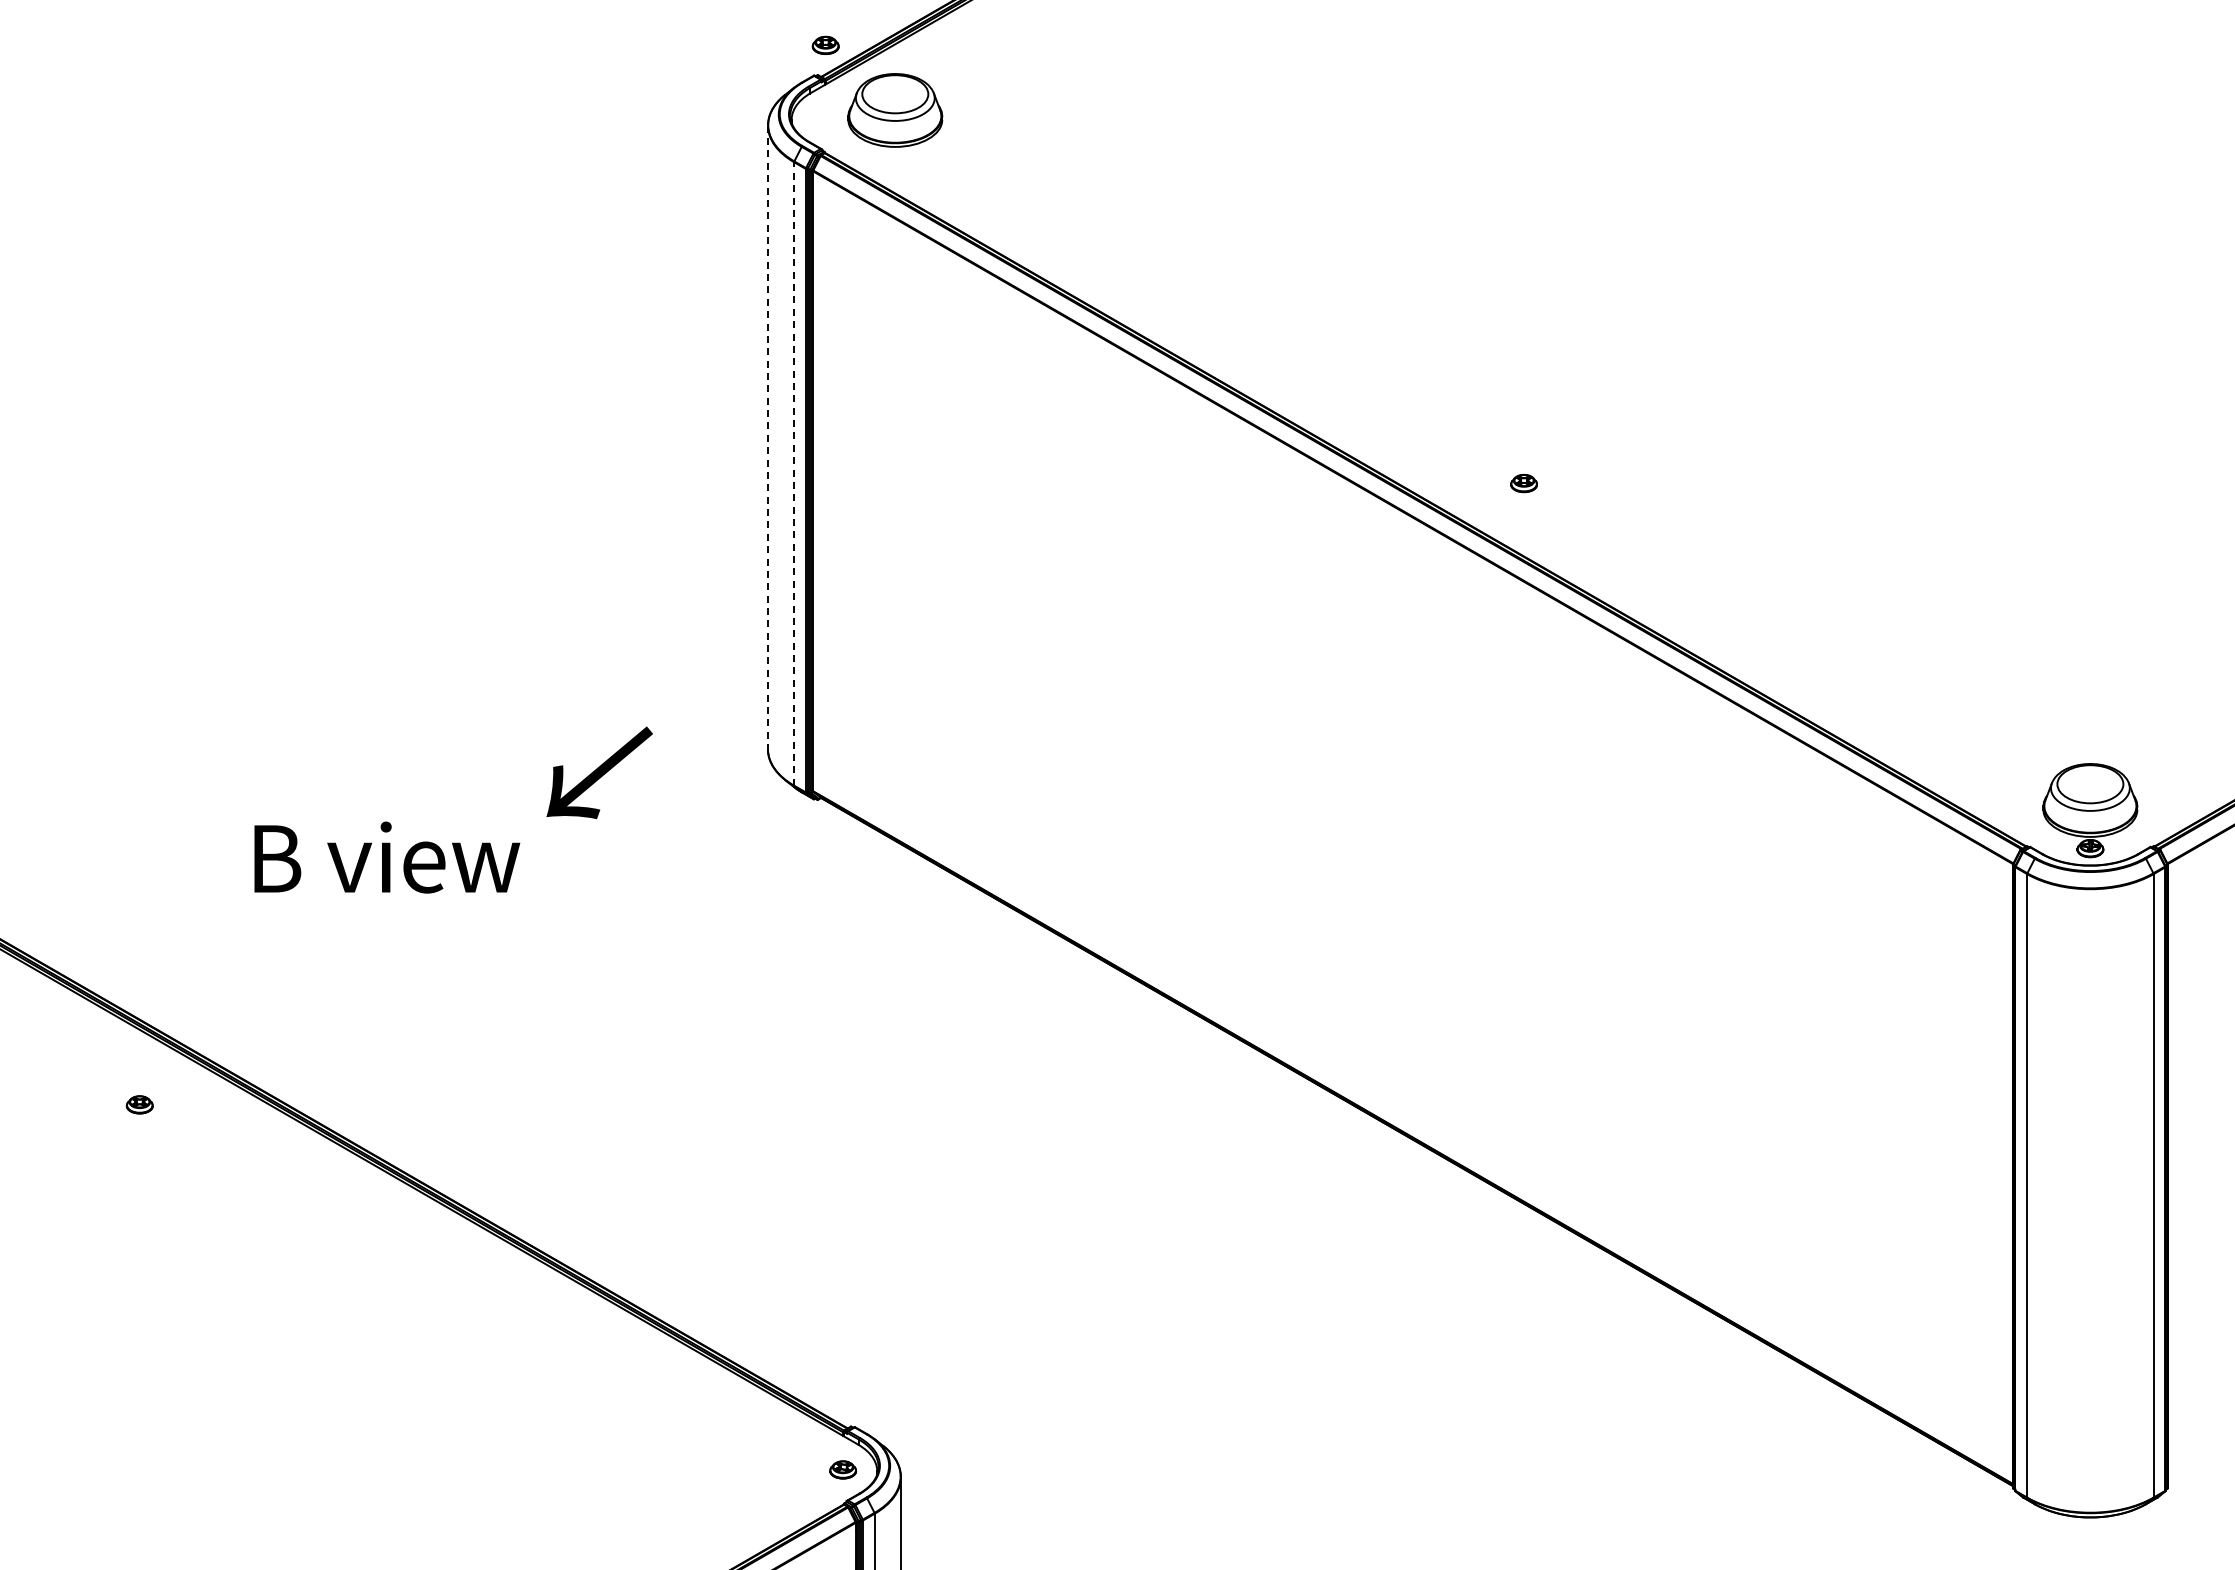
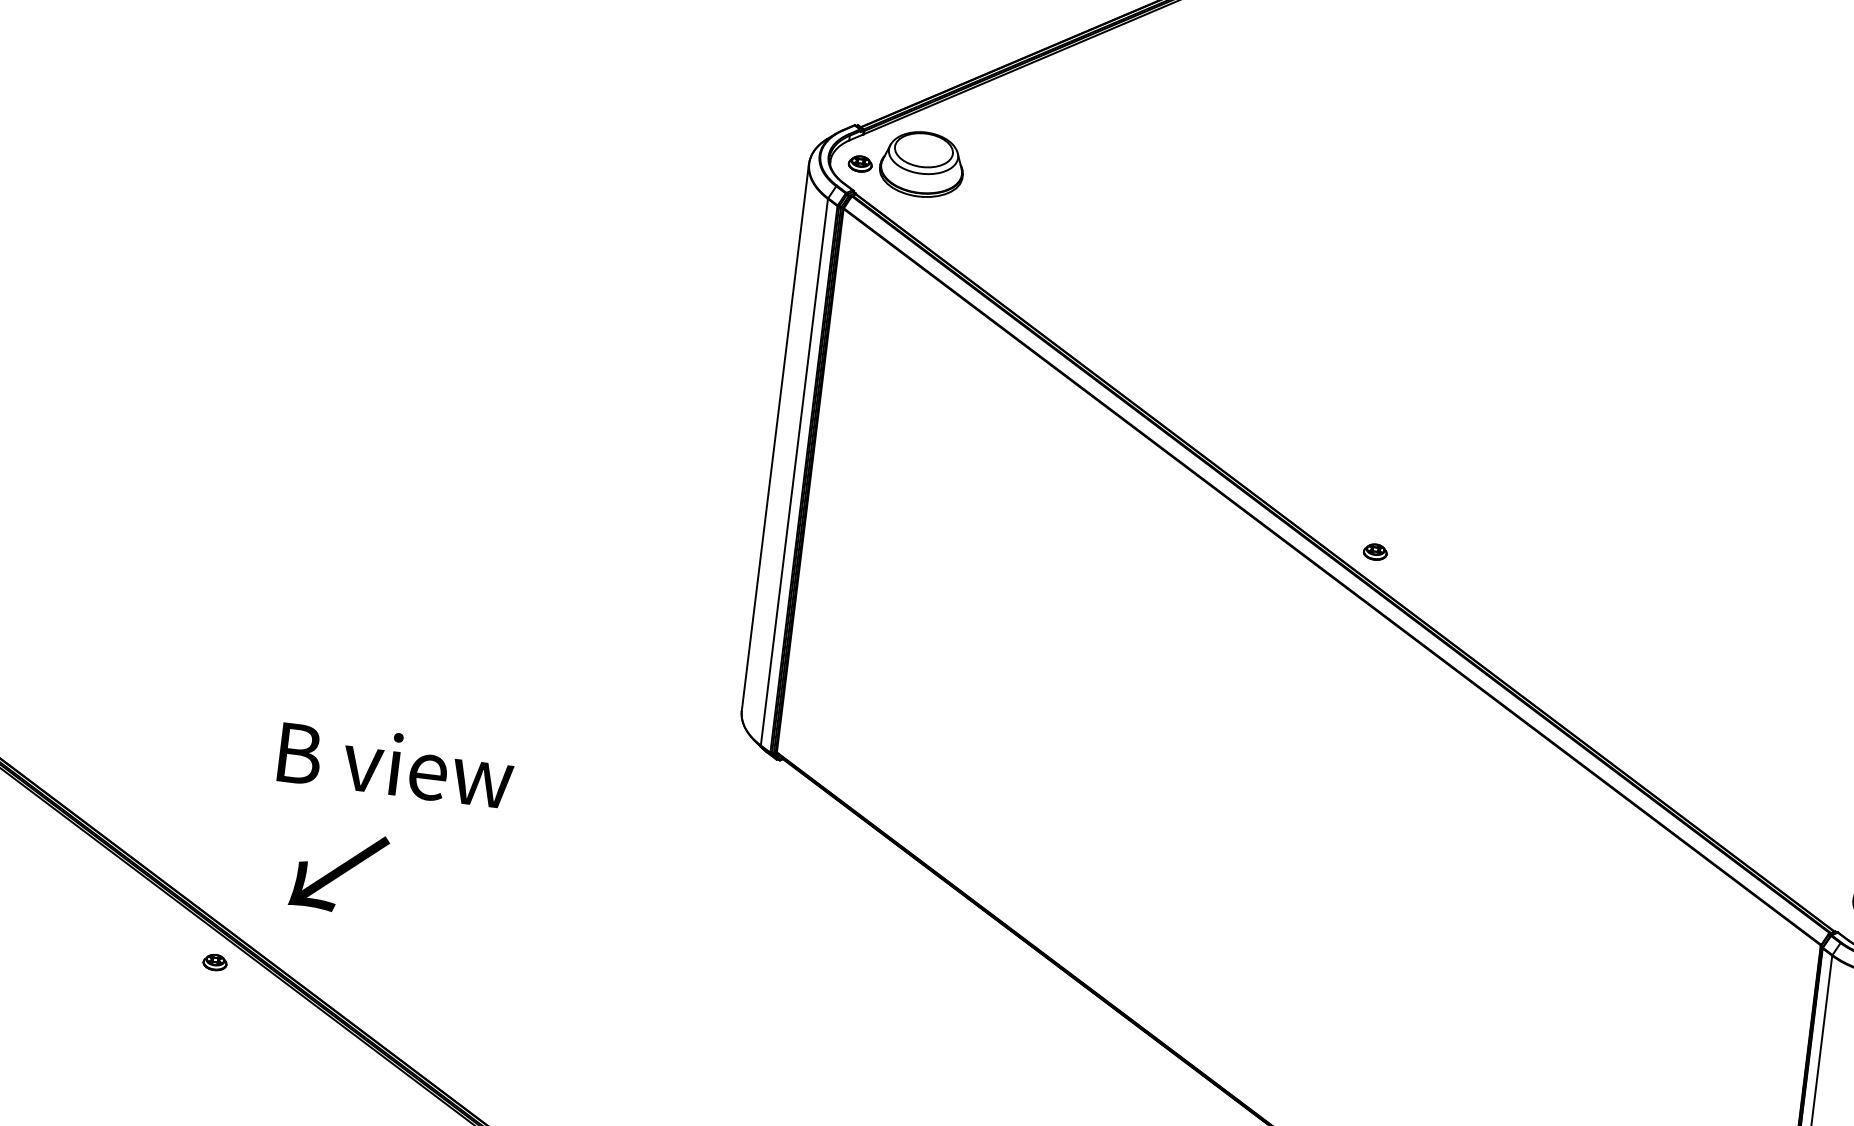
part: (825, 44) -> (860, 163), moved
line: (767, 437) -> (774, 437), dashed -> solid
line: (794, 473) -> (794, 471), dashed -> solid
part: (1523, 483) -> (1374, 552), moved
text: (599, 772) -> (339, 871), moved
part: (139, 1104) -> (214, 962), moved

